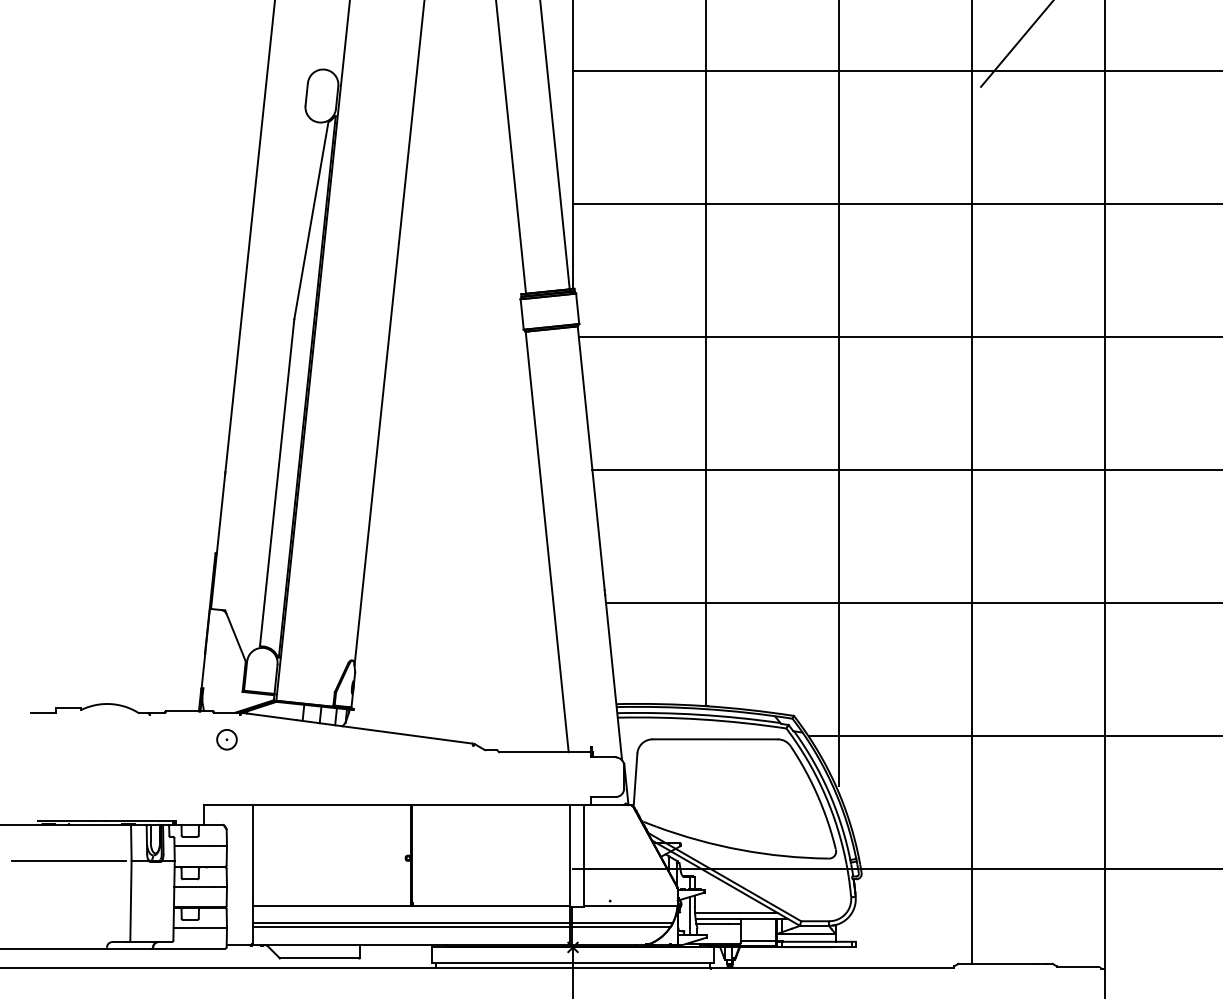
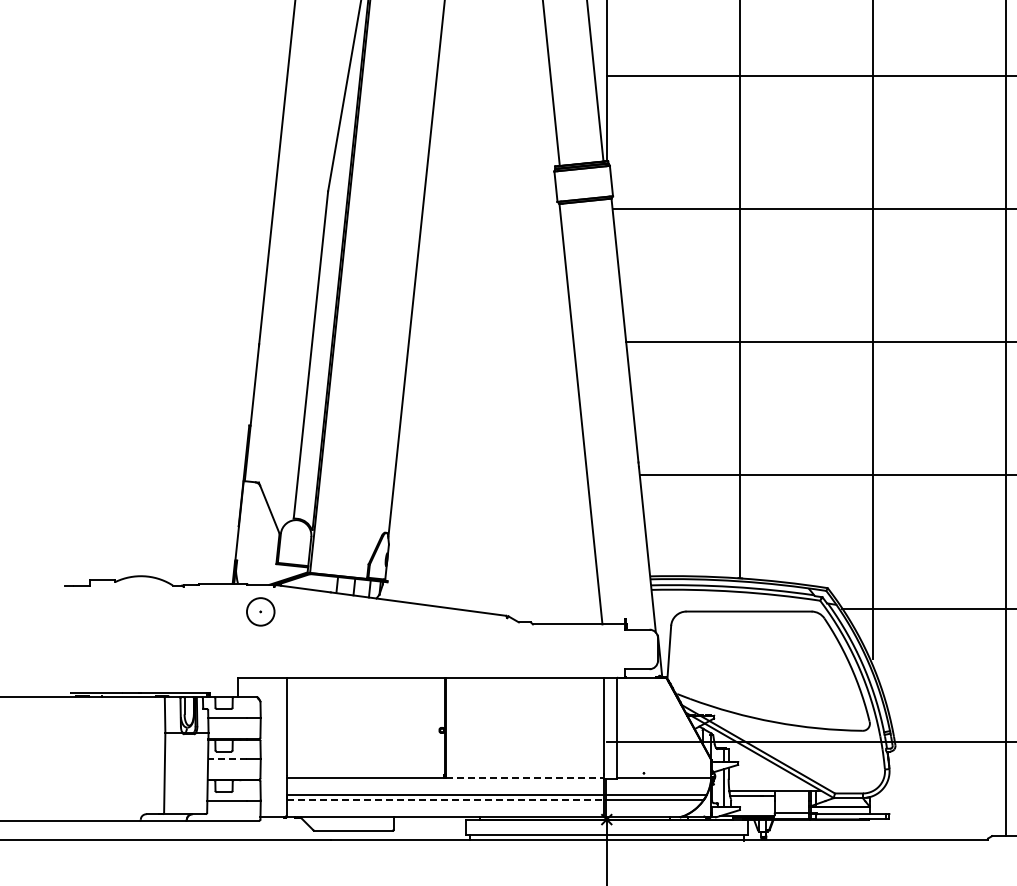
part: (226, 739) -> (260, 611), size x1.4
line: (68, 860) -> (102, 732), removed
line: (194, 886) -> (228, 758), solid -> dashed
line: (491, 906) -> (525, 778), solid -> dashed
line: (735, 912) -> (769, 784), removed
line: (412, 927) -> (446, 799), solid -> dashed

